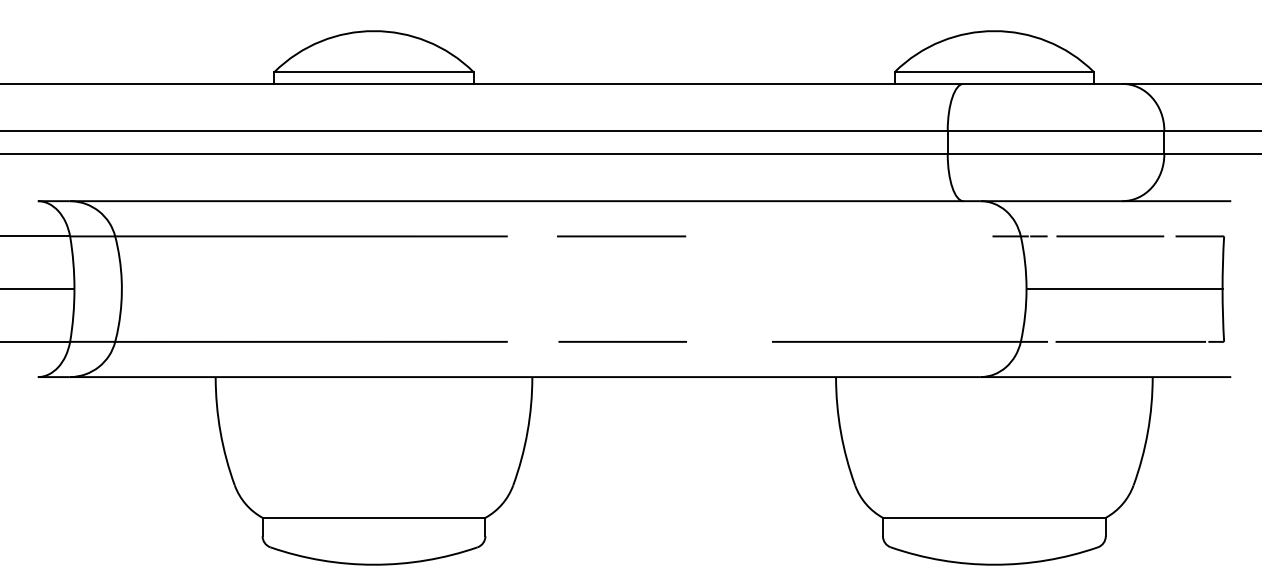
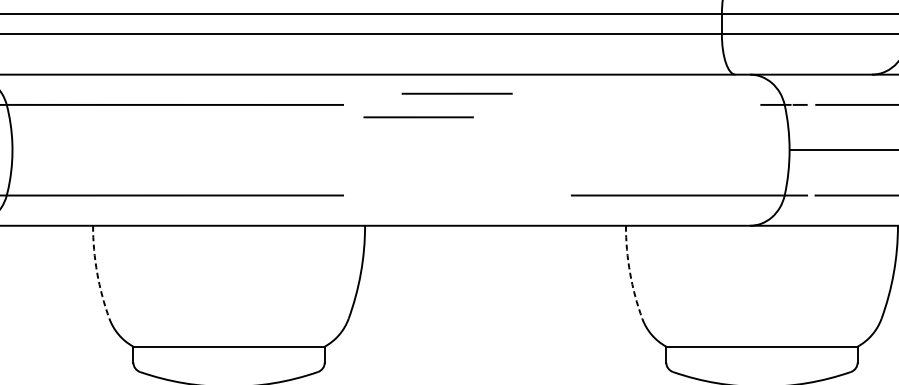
line: (621, 236) -> (457, 93), moved
line: (622, 341) -> (418, 117), moved
arc: (220, 432) -> (97, 273), solid -> dashed
arc: (840, 432) -> (629, 273), solid -> dashed

